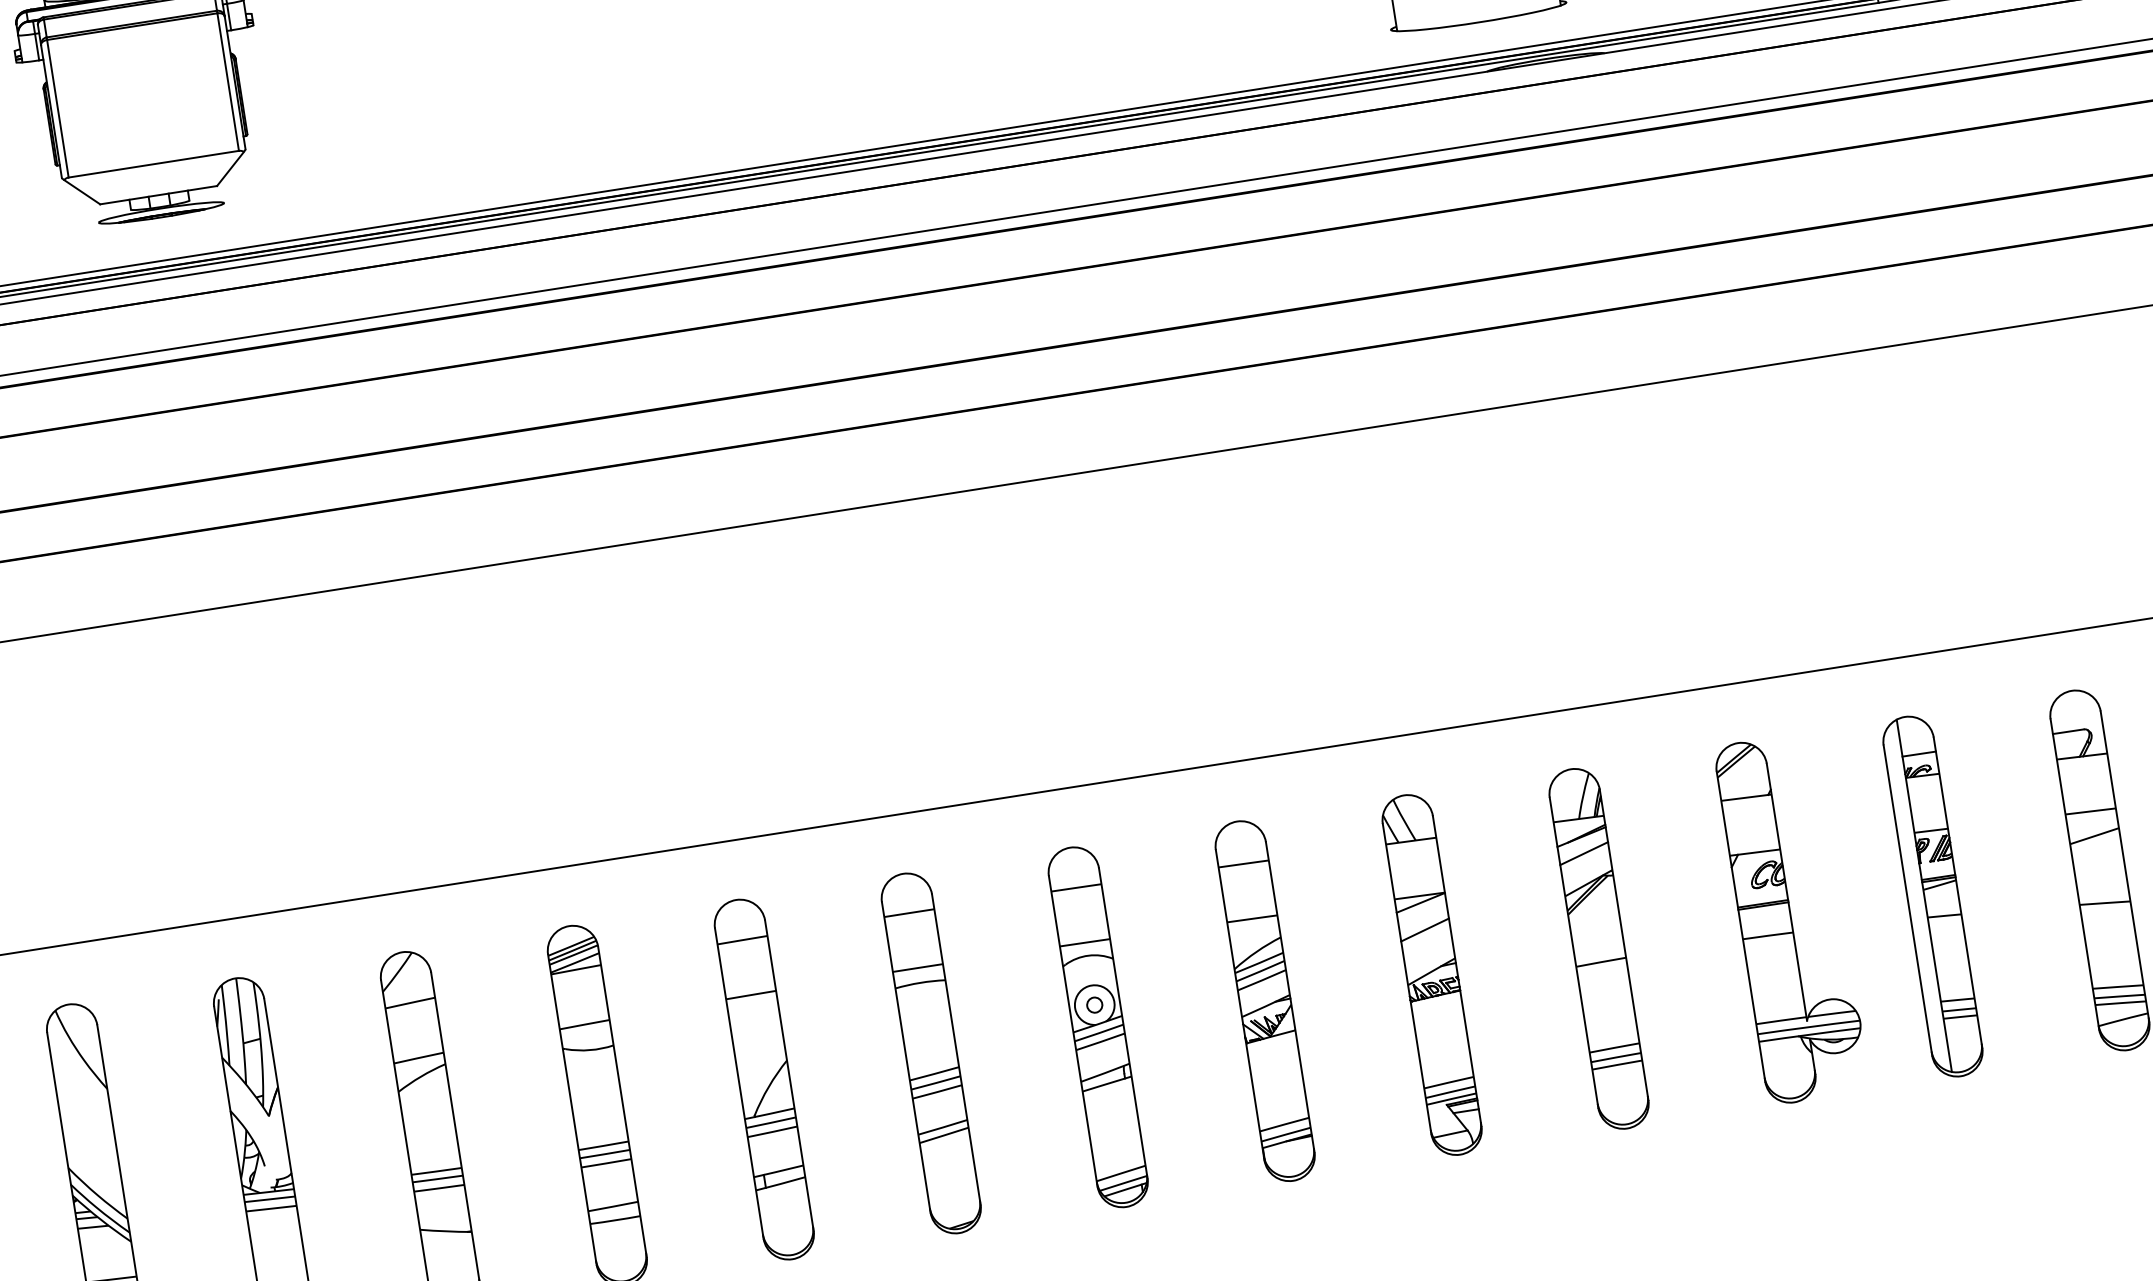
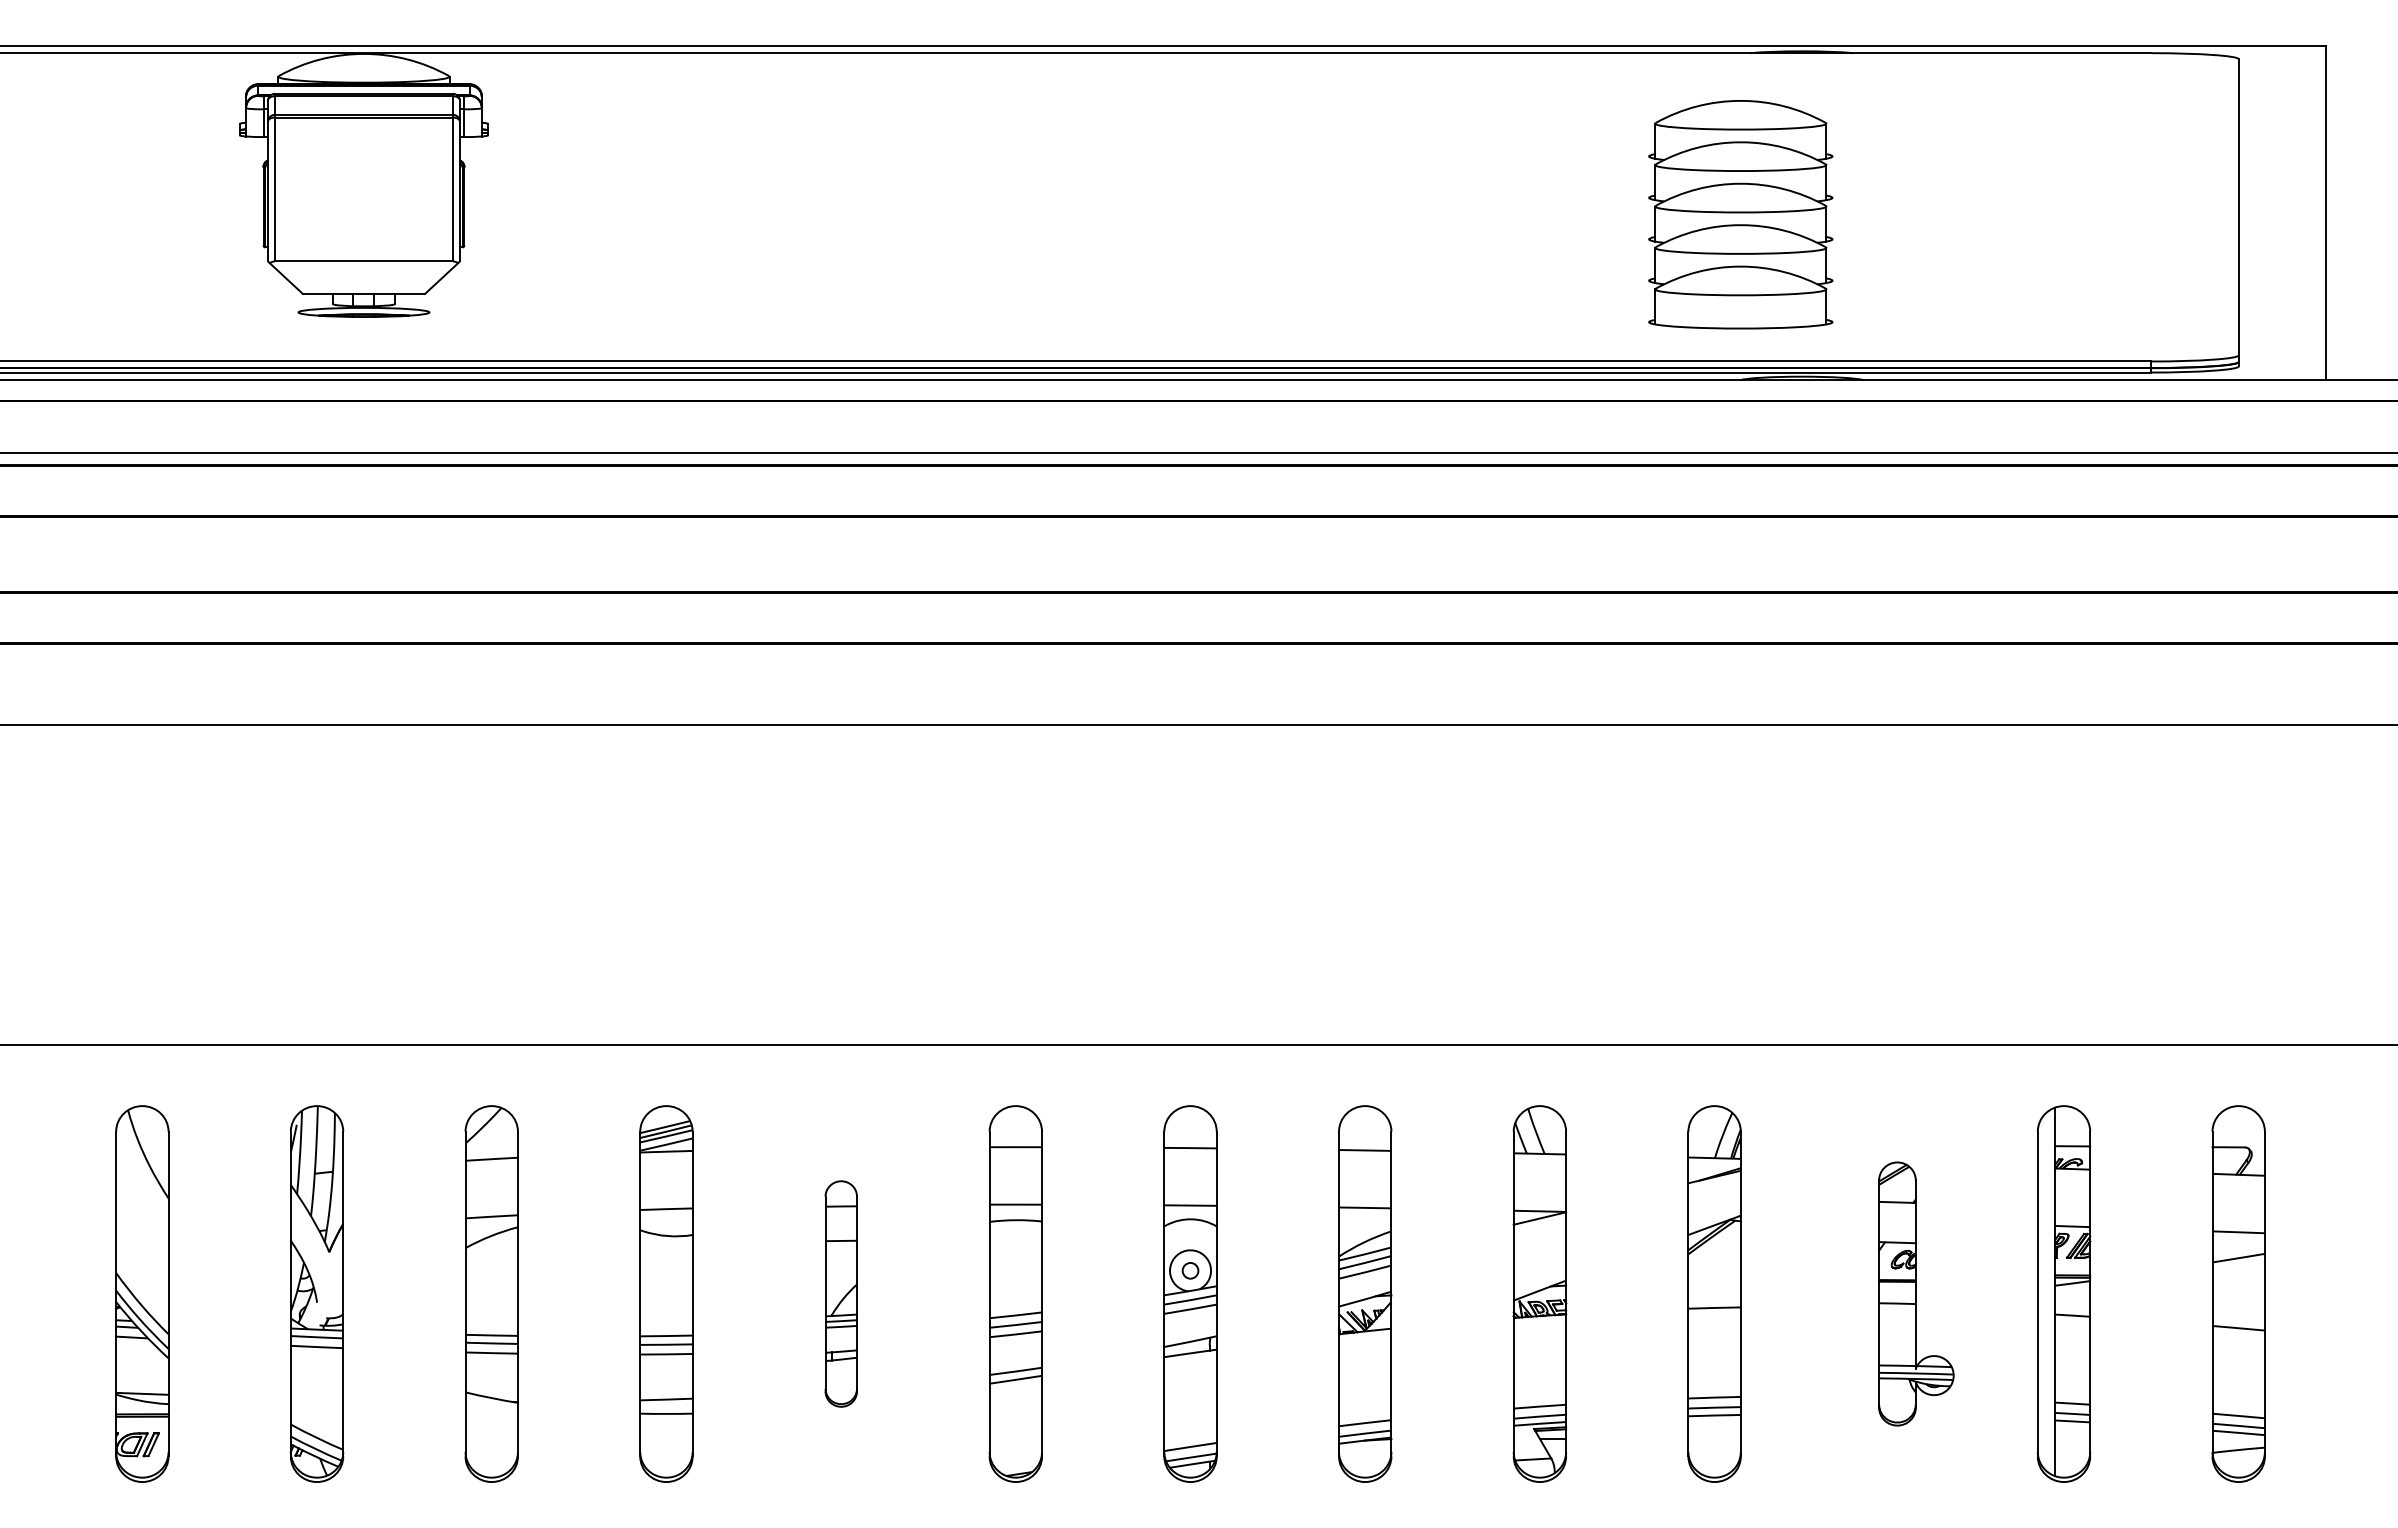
line: (1584, 853) -> (1714, 1194), removed
part: (1791, 918) -> (1916, 1293), size x0.7
line: (1424, 929) -> (1539, 1246), removed
part: (764, 1079) -> (841, 1293), size x0.6

